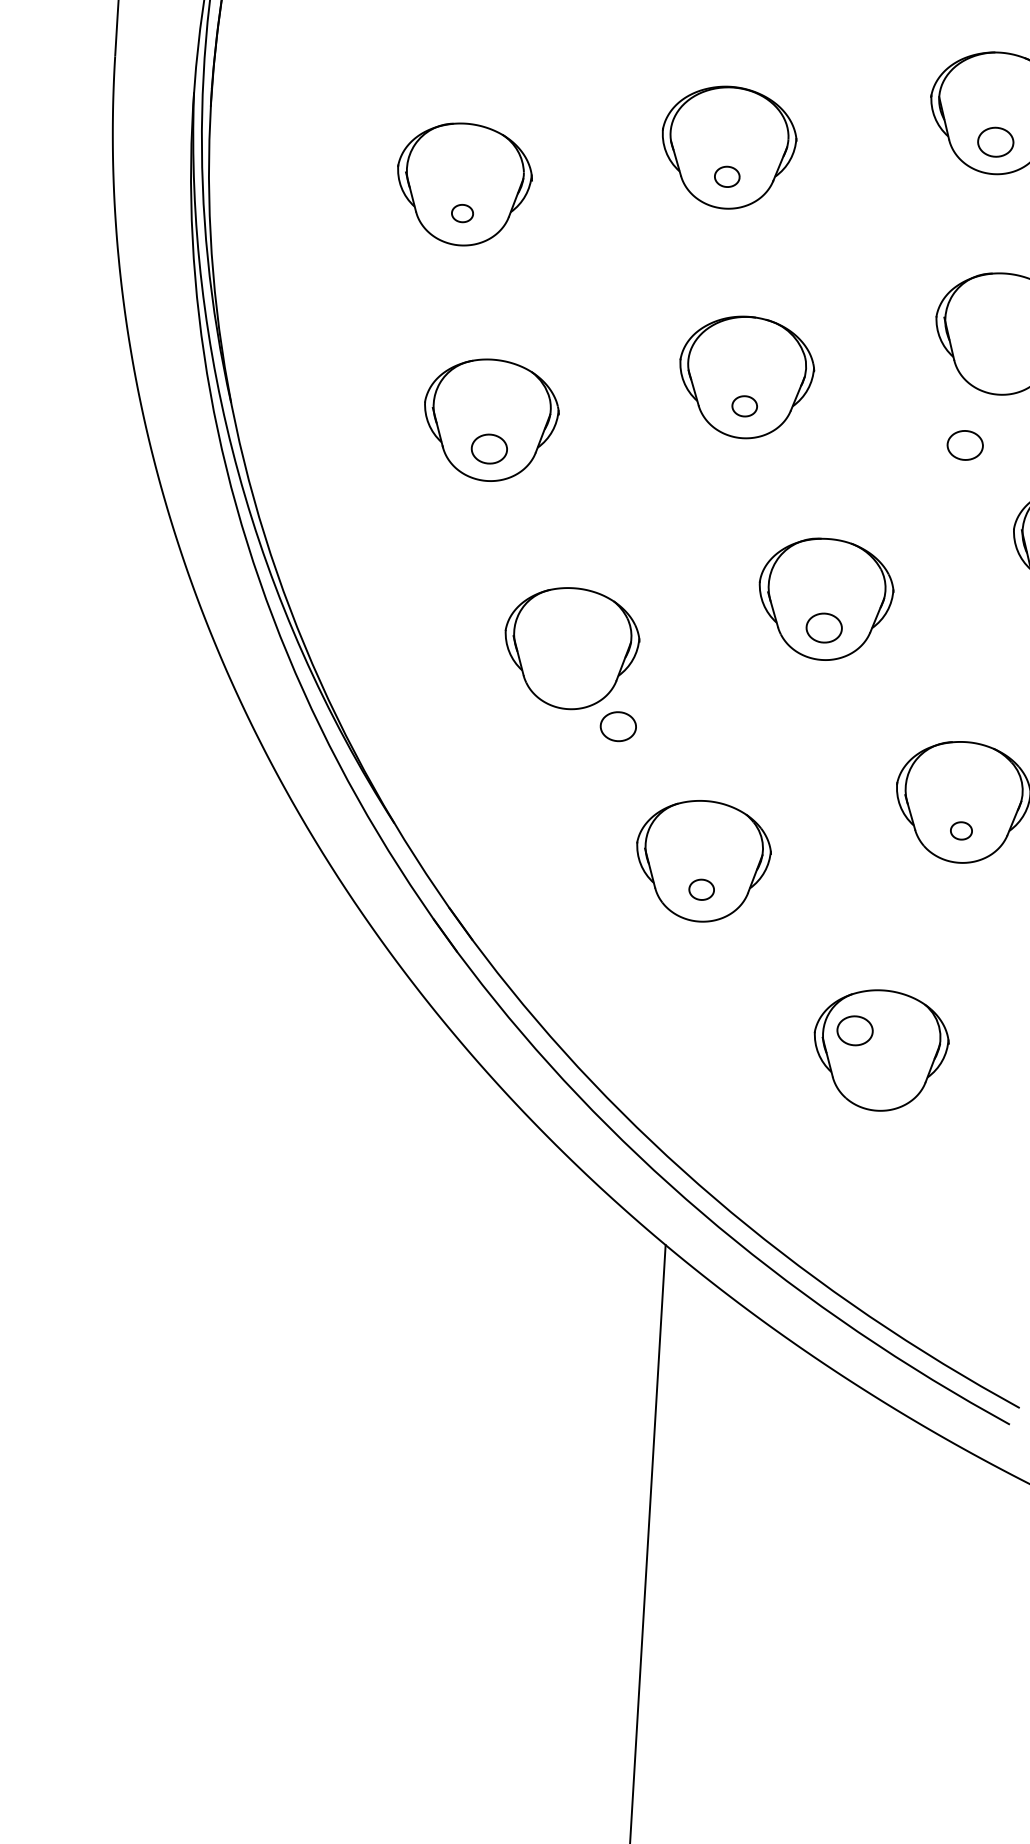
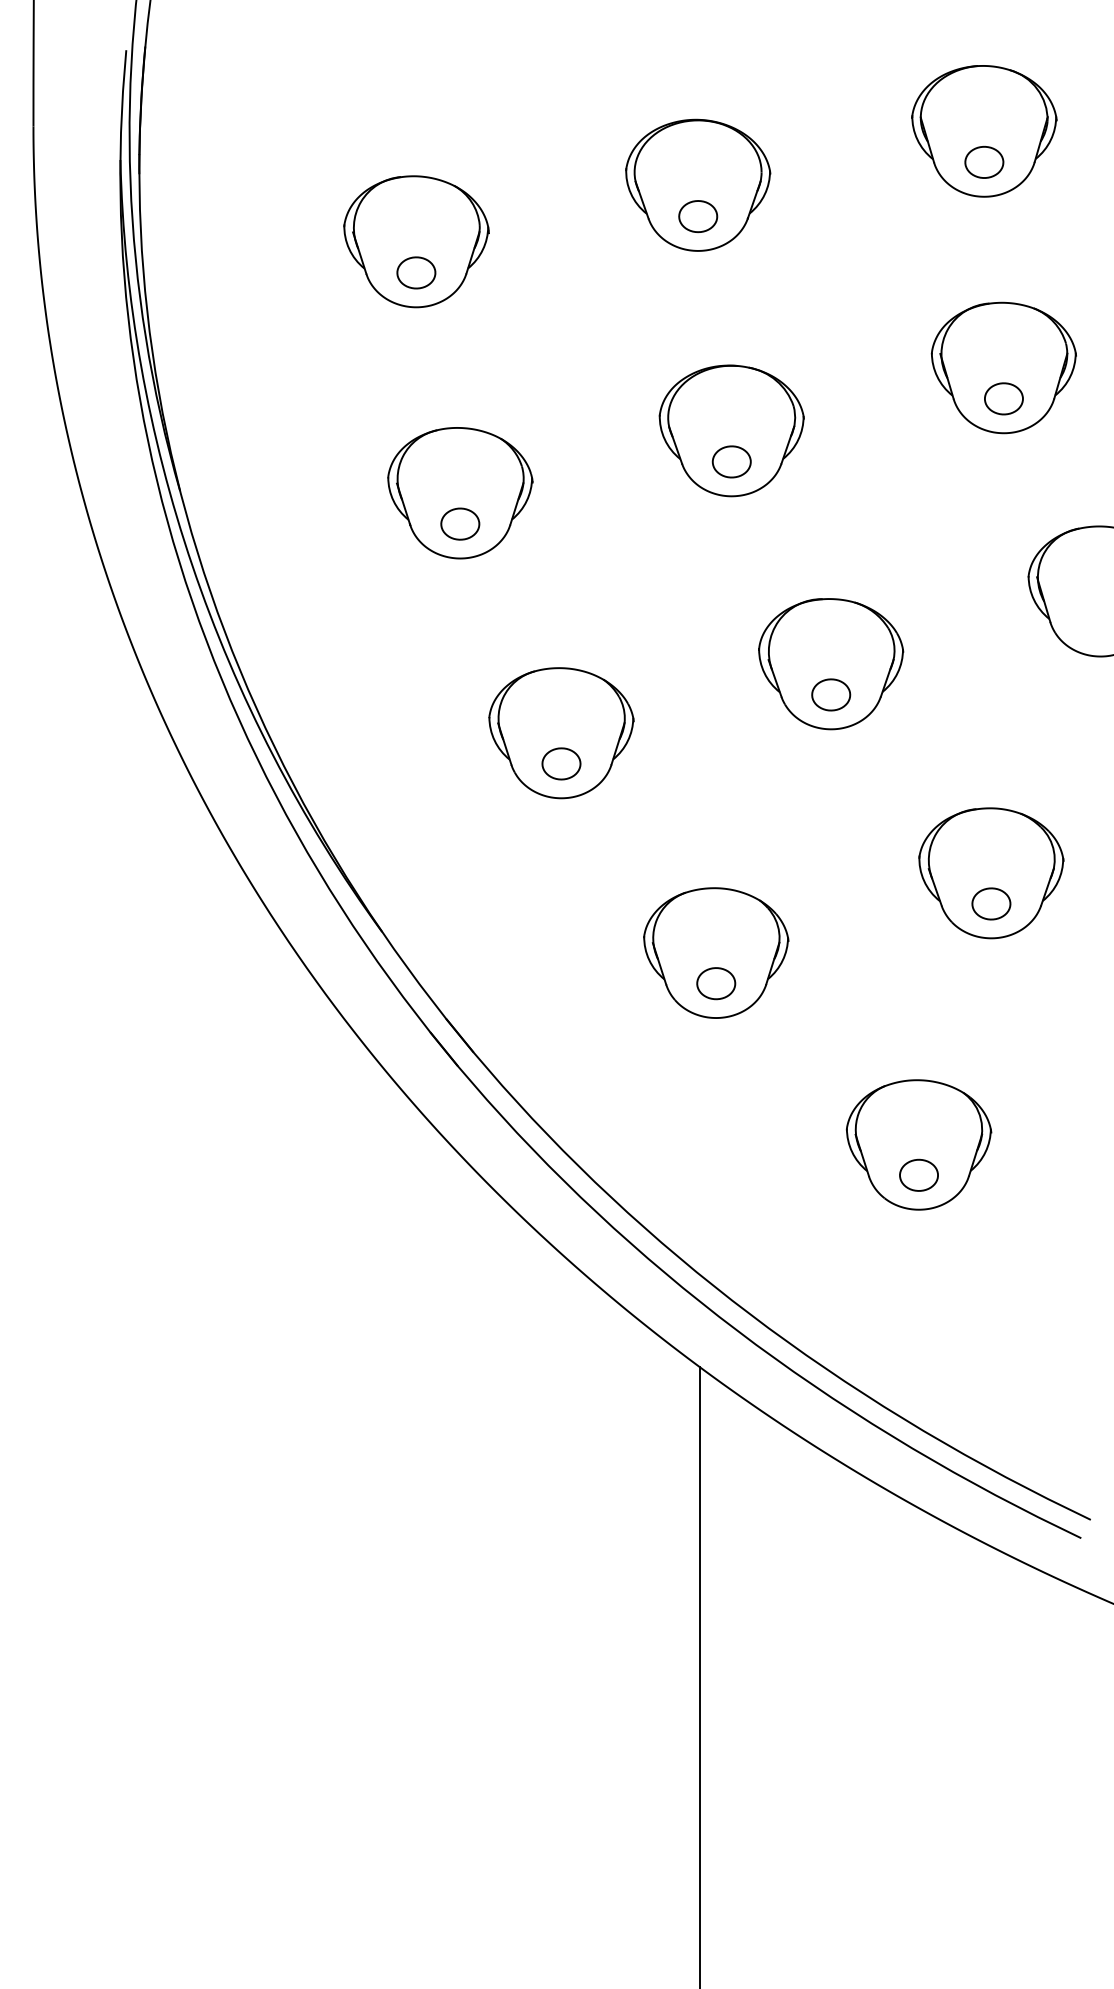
part: (727, 176) -> (698, 216), size x1.43
part: (462, 213) -> (416, 272), size x1.67
part: (744, 405) -> (731, 461), size x1.43
part: (964, 445) -> (1003, 398), moved
part: (618, 726) -> (561, 763), moved
part: (961, 830) -> (991, 903), size x1.67
part: (701, 889) -> (716, 983), size x1.43
part: (854, 1030) -> (918, 1174), moved

